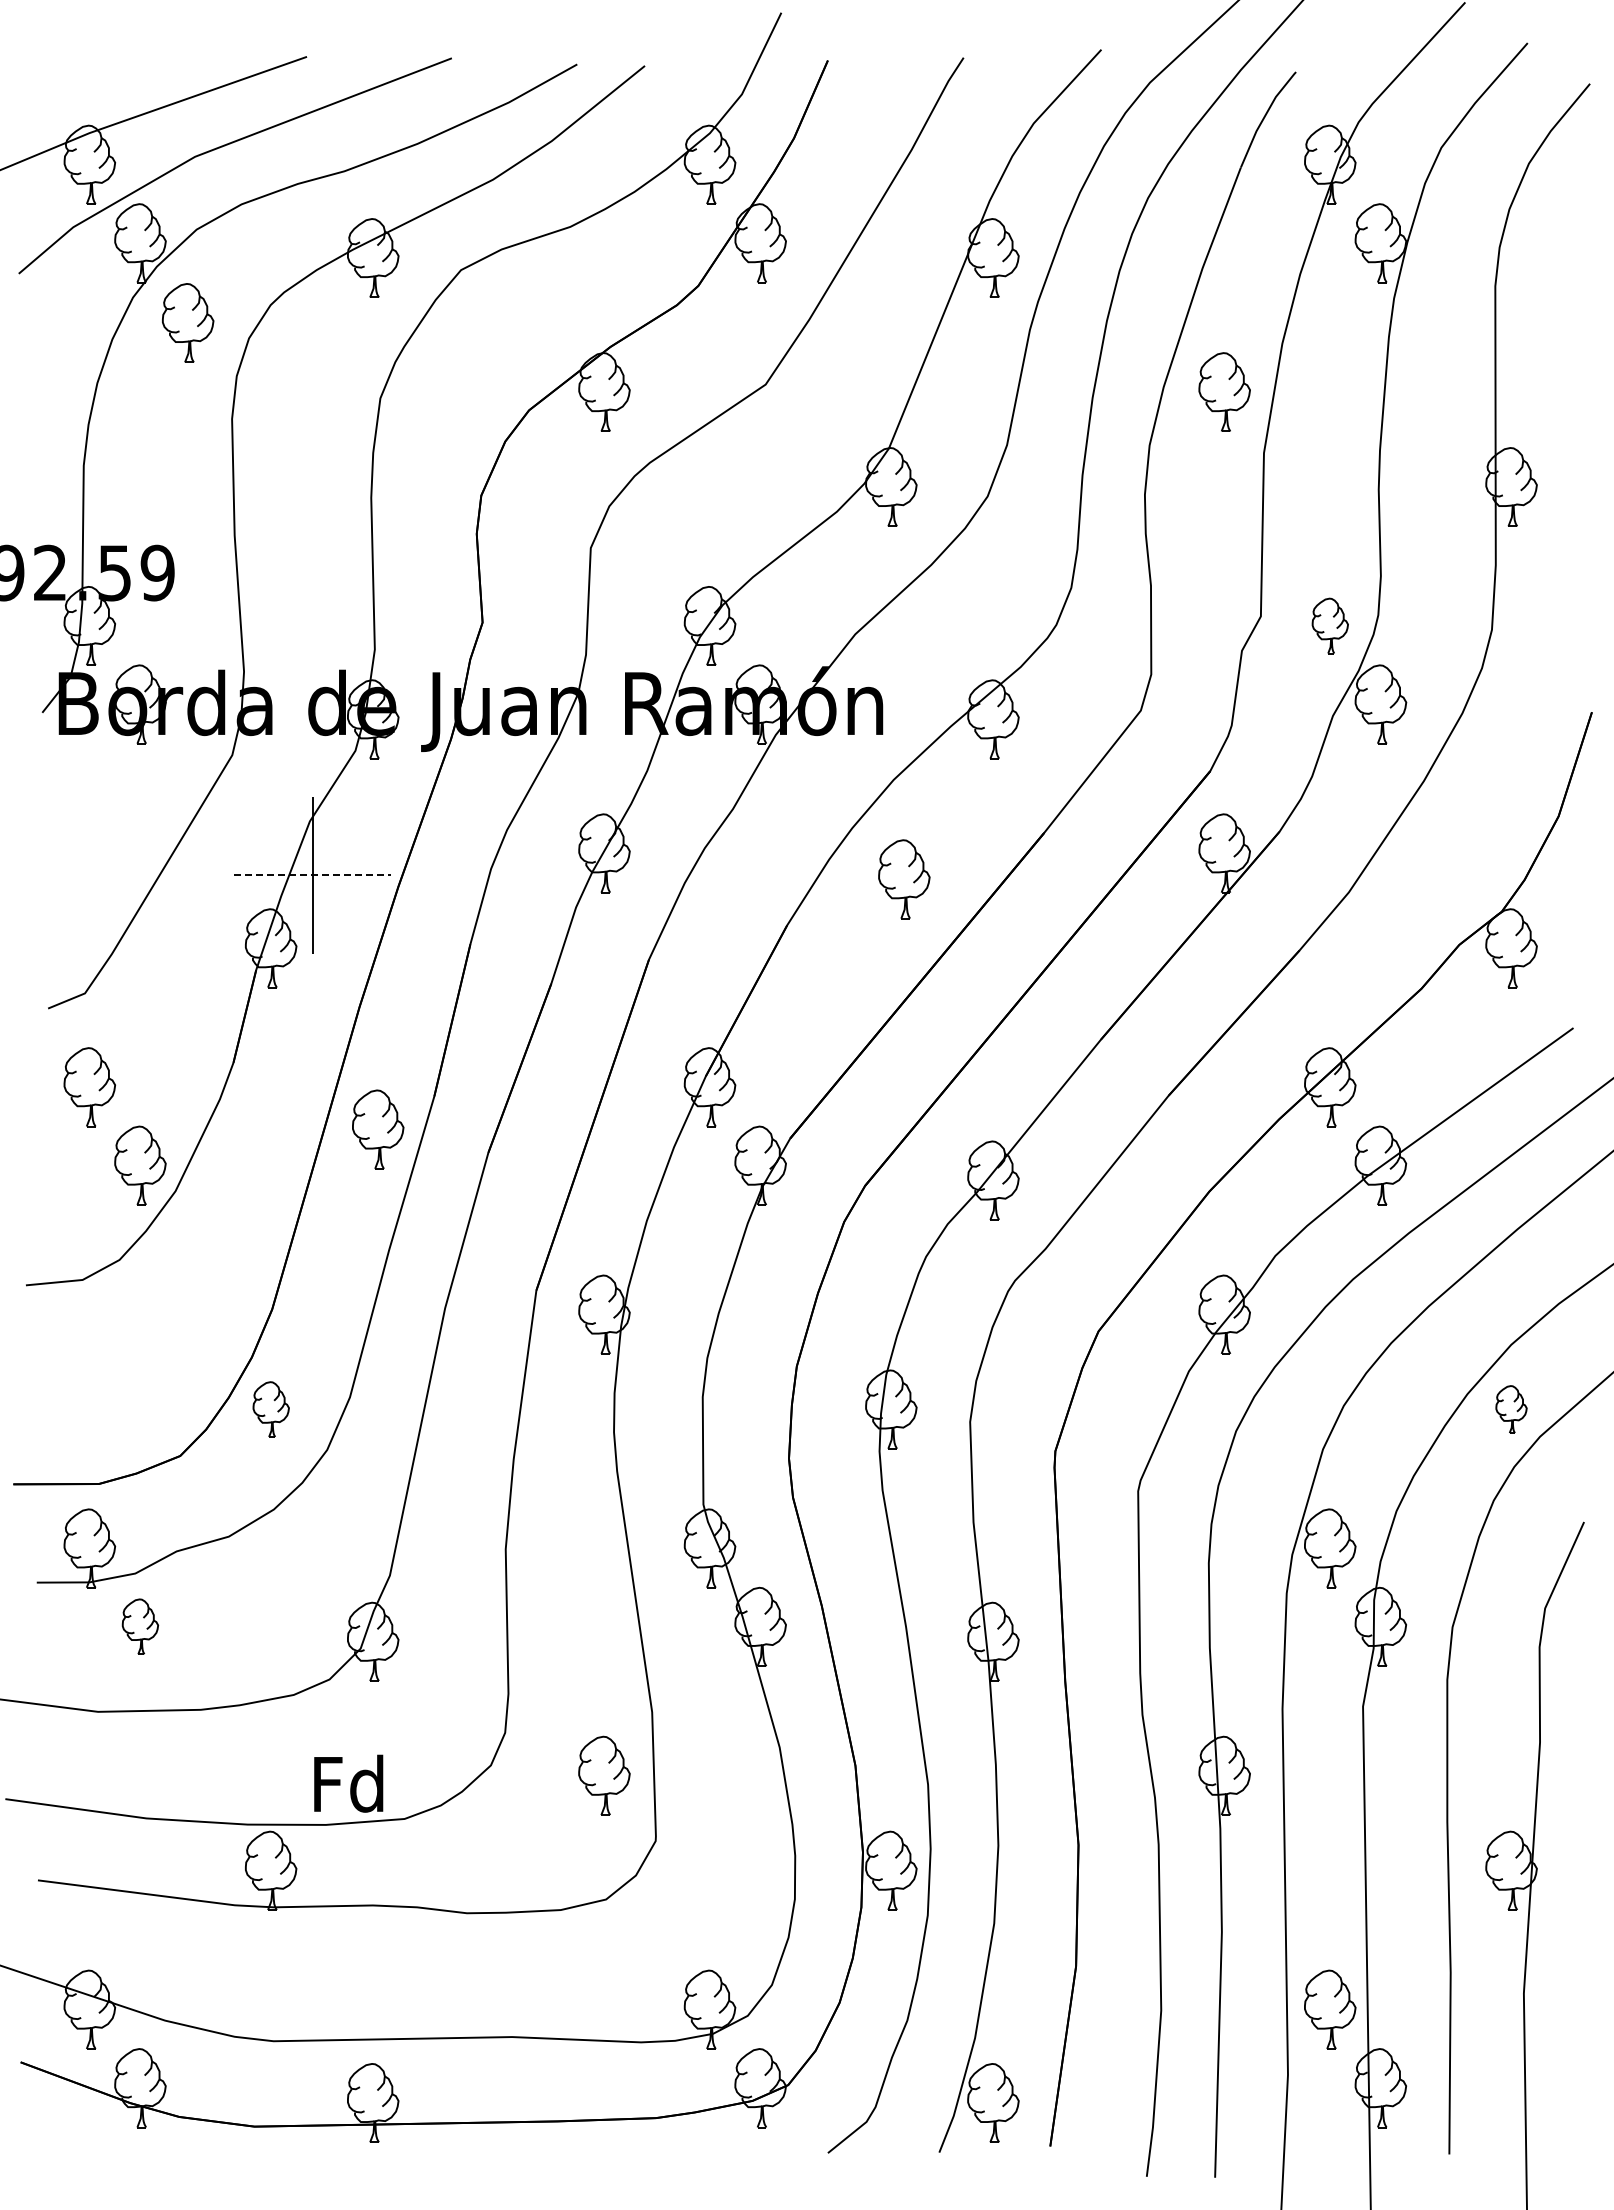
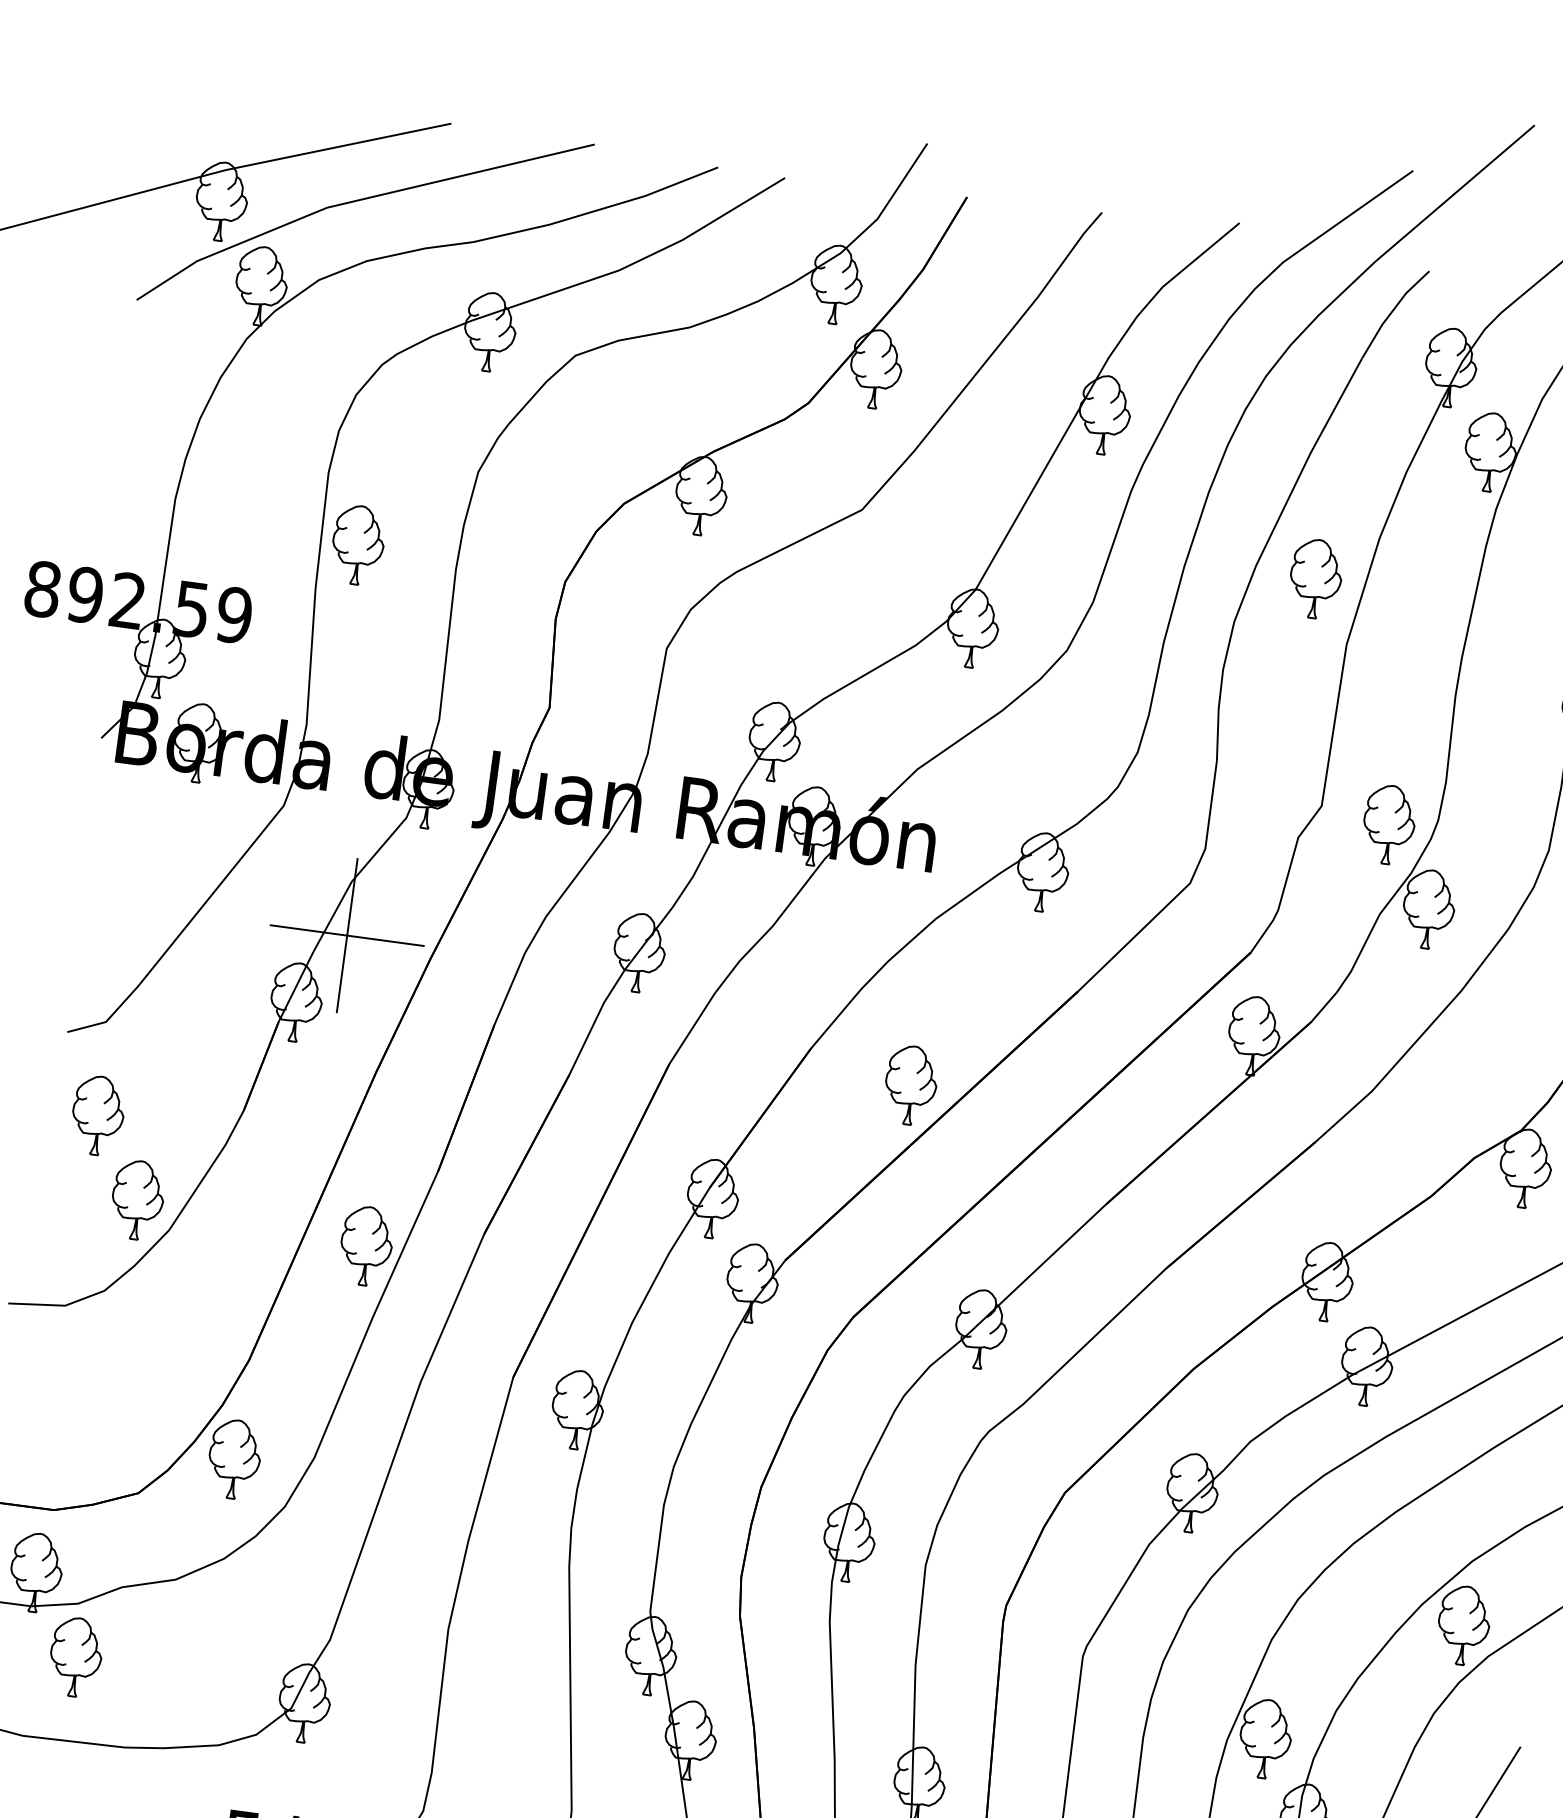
part: (188, 322) -> (358, 544), moved
part: (1330, 625) -> (1389, 824), size x1.43
line: (313, 875) -> (348, 935), dashed -> solid
part: (904, 879) -> (911, 1085), moved
part: (378, 1129) -> (366, 1246), moved
part: (271, 1409) -> (234, 1459), size x1.43
part: (1511, 1409) -> (1463, 1625), size x1.67
part: (140, 1626) -> (76, 1656), size x1.43

